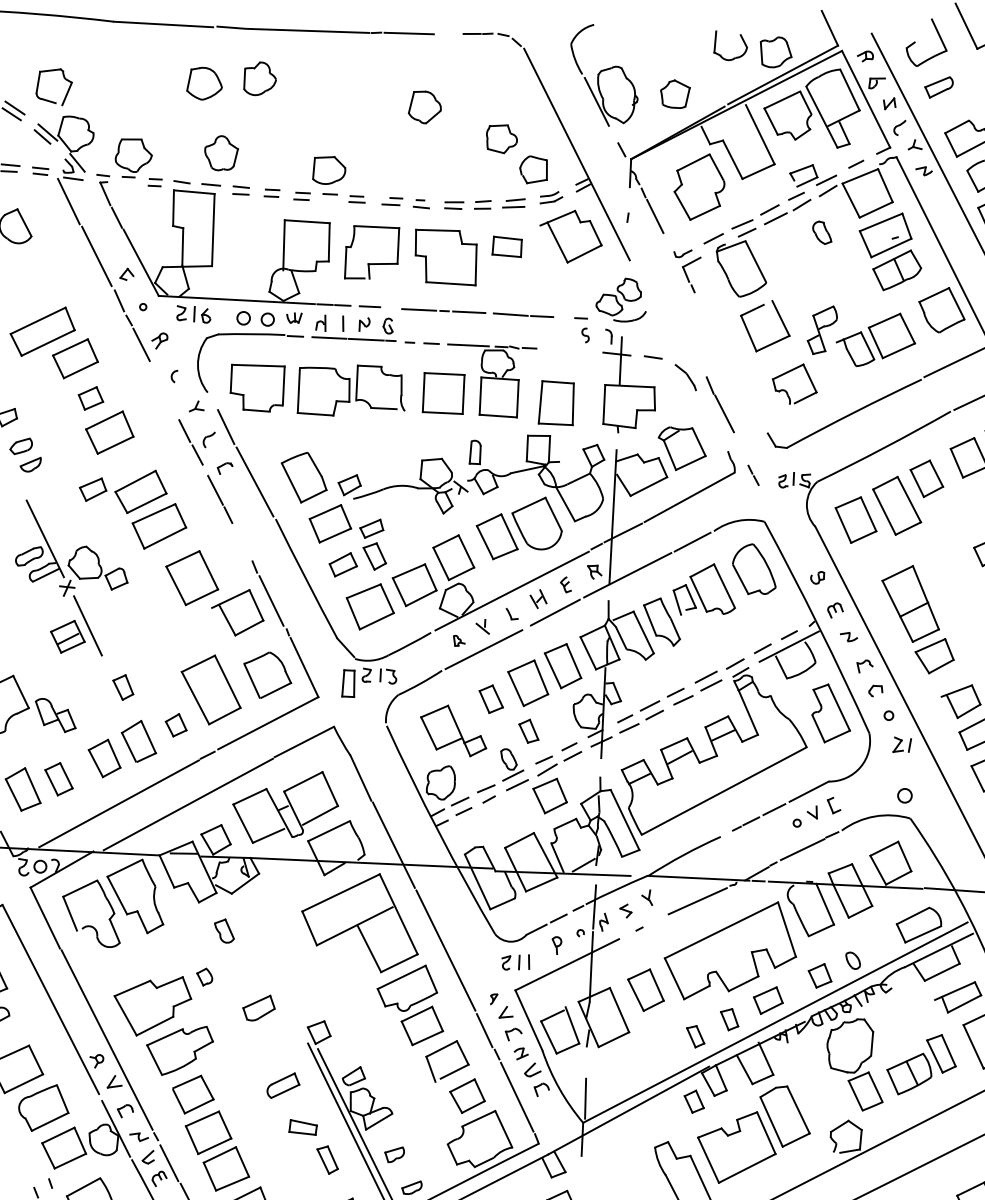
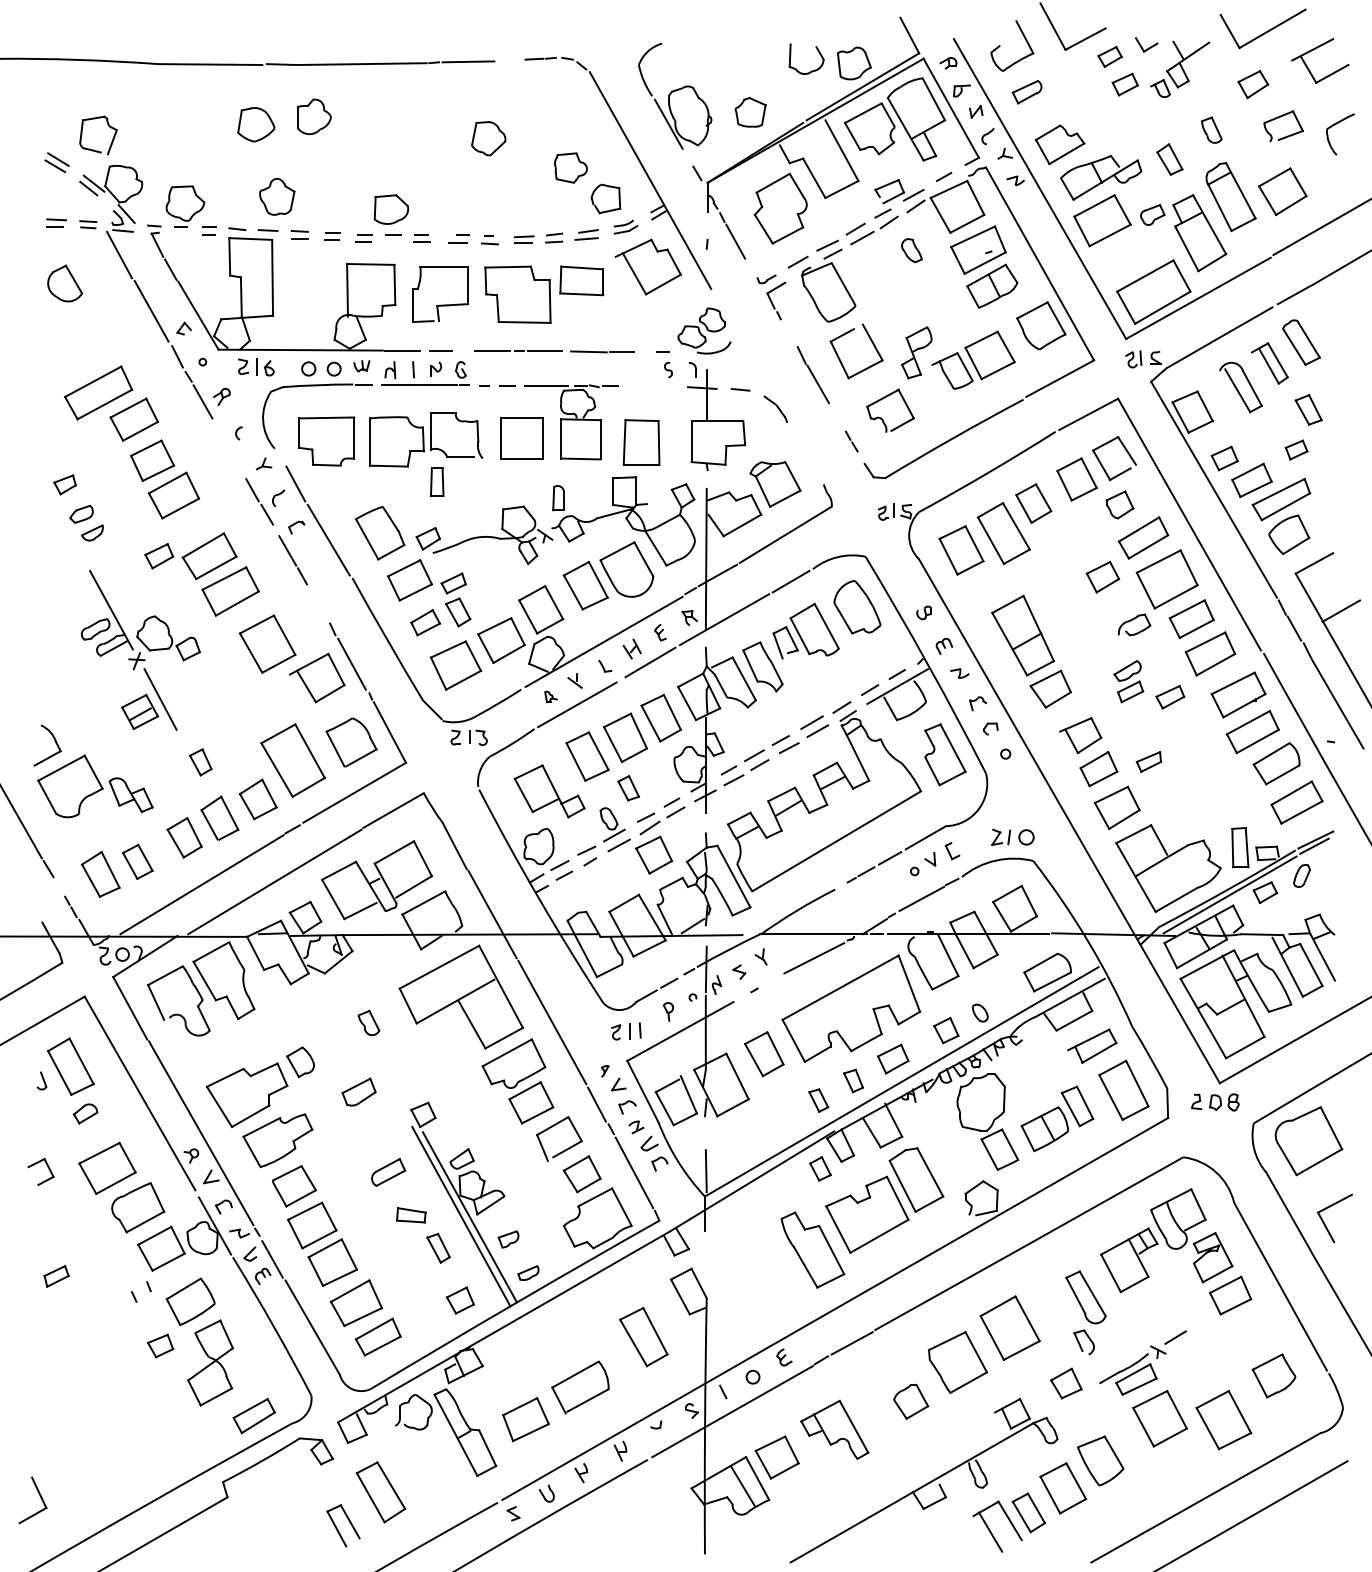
part: (506, 246) -> (581, 280), size x1.43
part: (90, 398) -> (152, 460), size x1.67
line: (720, 405) -> (813, 375), moved
line: (753, 475) -> (851, 441), moved
part: (349, 682) -> (437, 481), moved
part: (491, 699) -> (587, 756), size x1.67
part: (175, 725) -> (257, 799), size x1.67
part: (902, 744) -> (1001, 836), moved
part: (224, 930) -> (368, 1022), moved
part: (204, 977) -> (300, 1062), size x1.67

